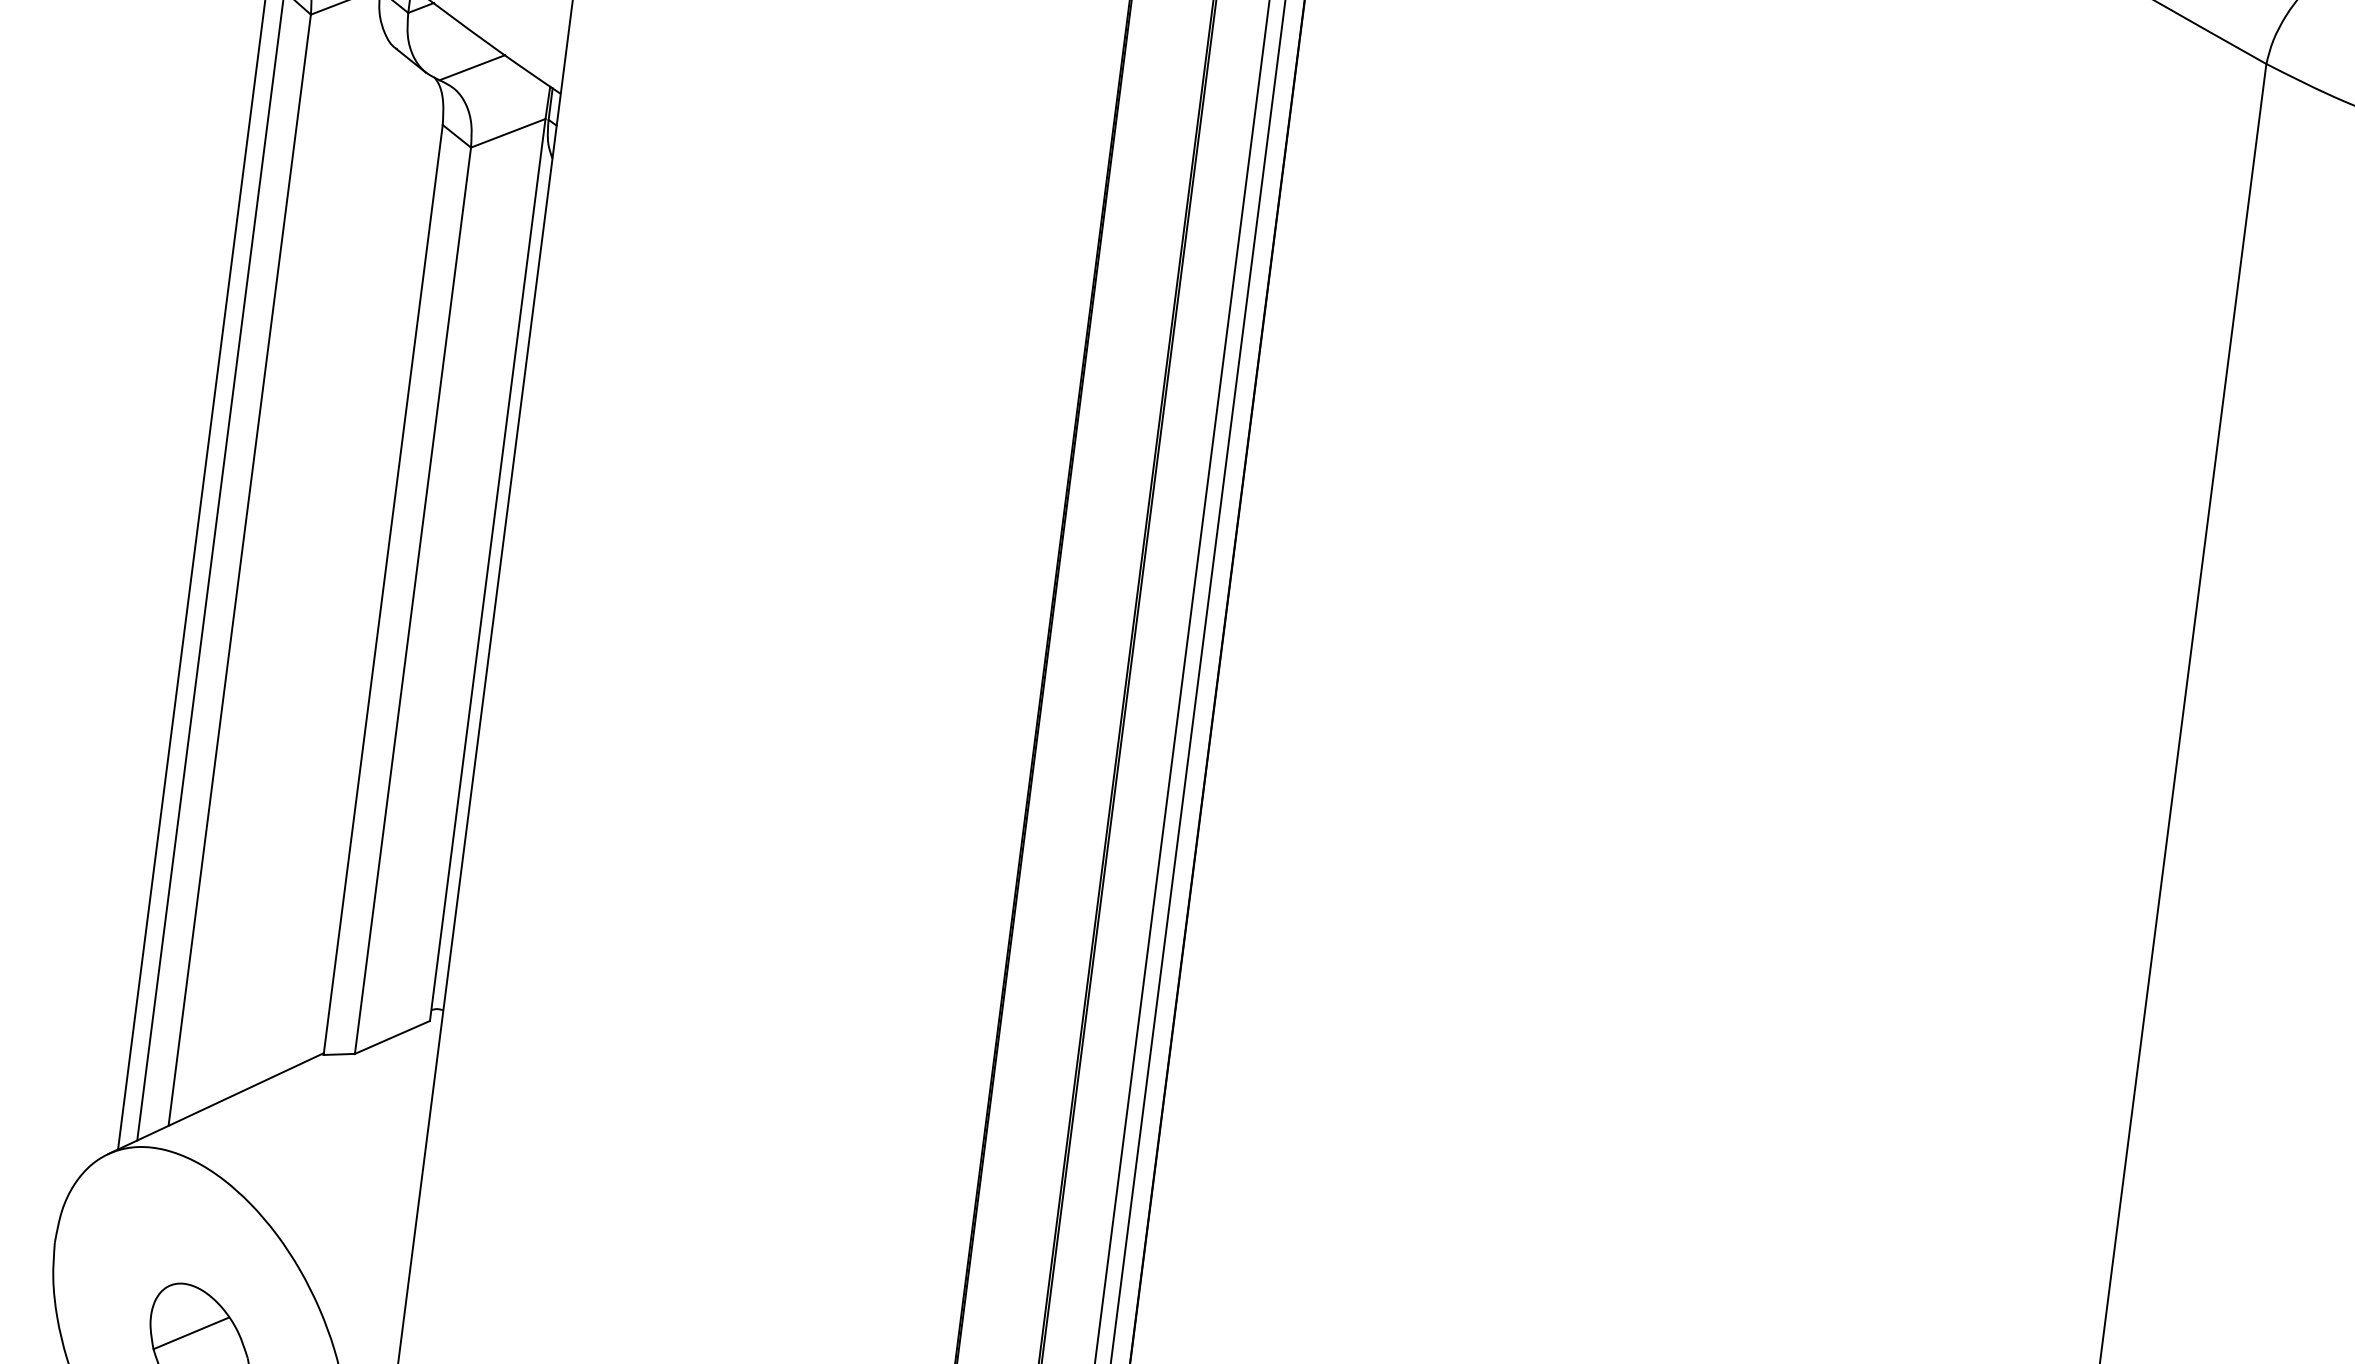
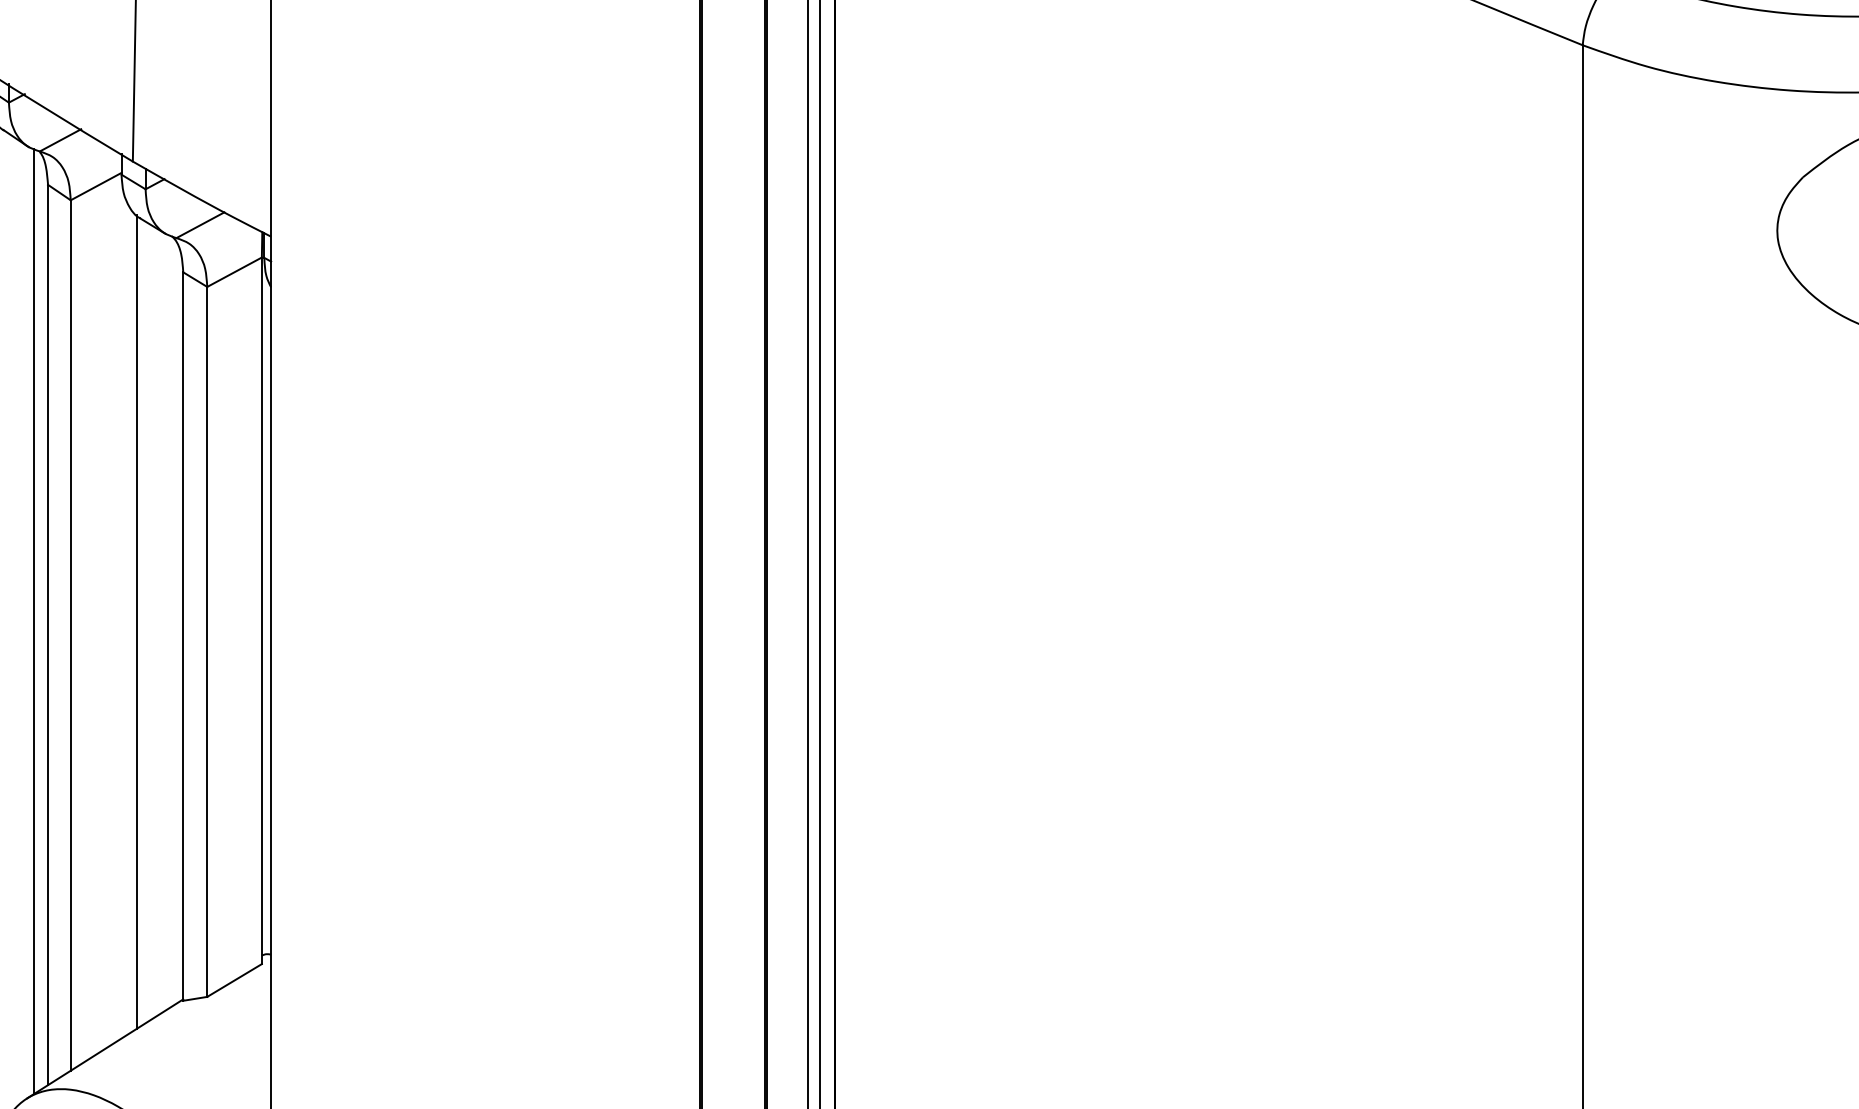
line: (327, 563) -> (137, 621), added

